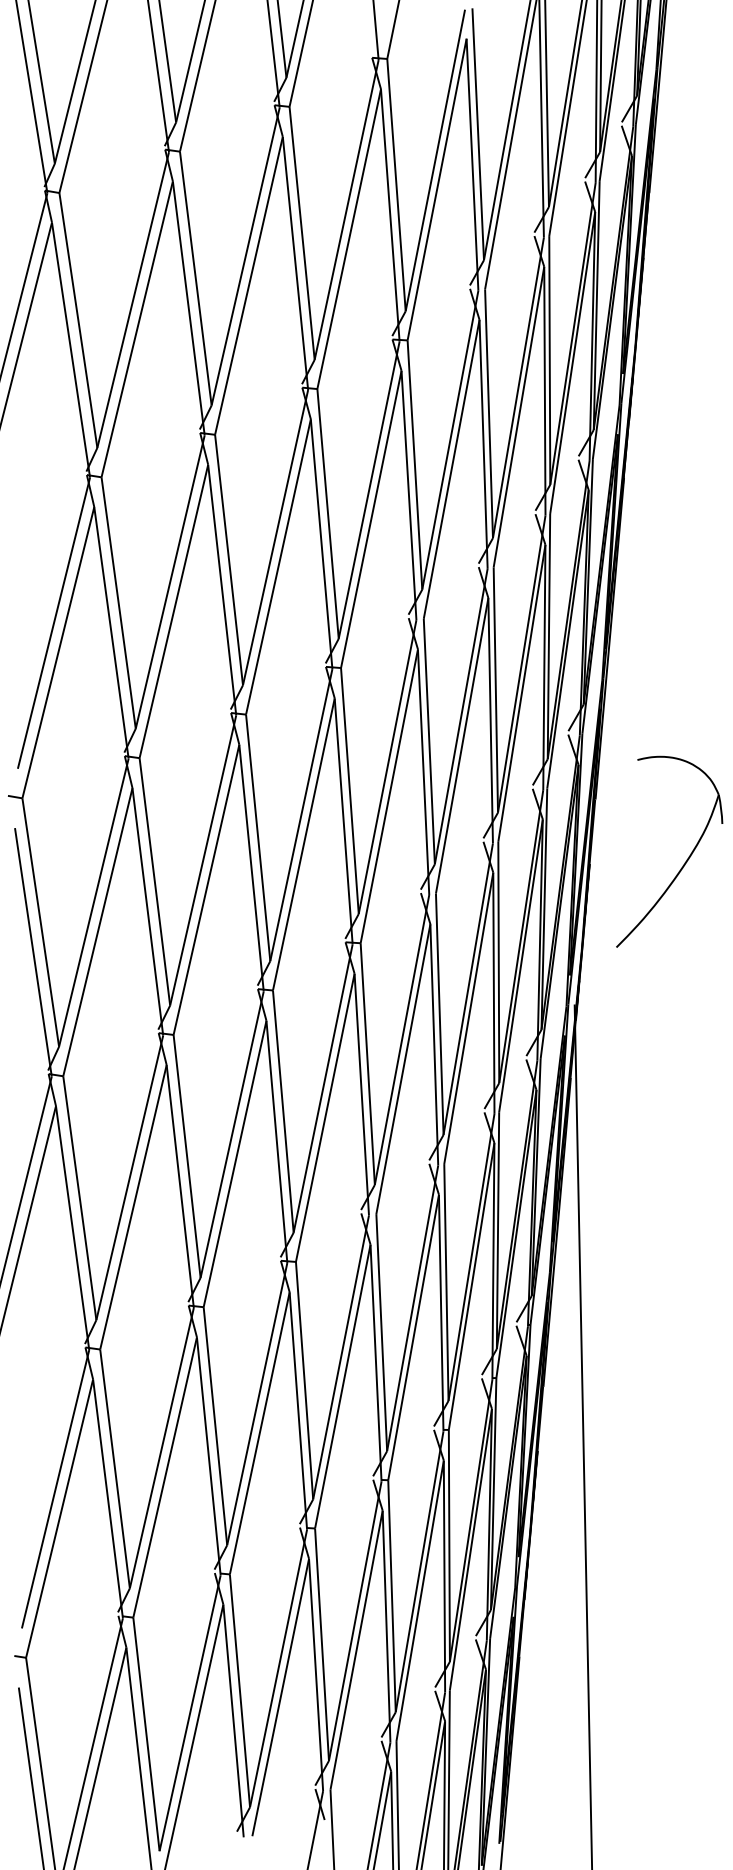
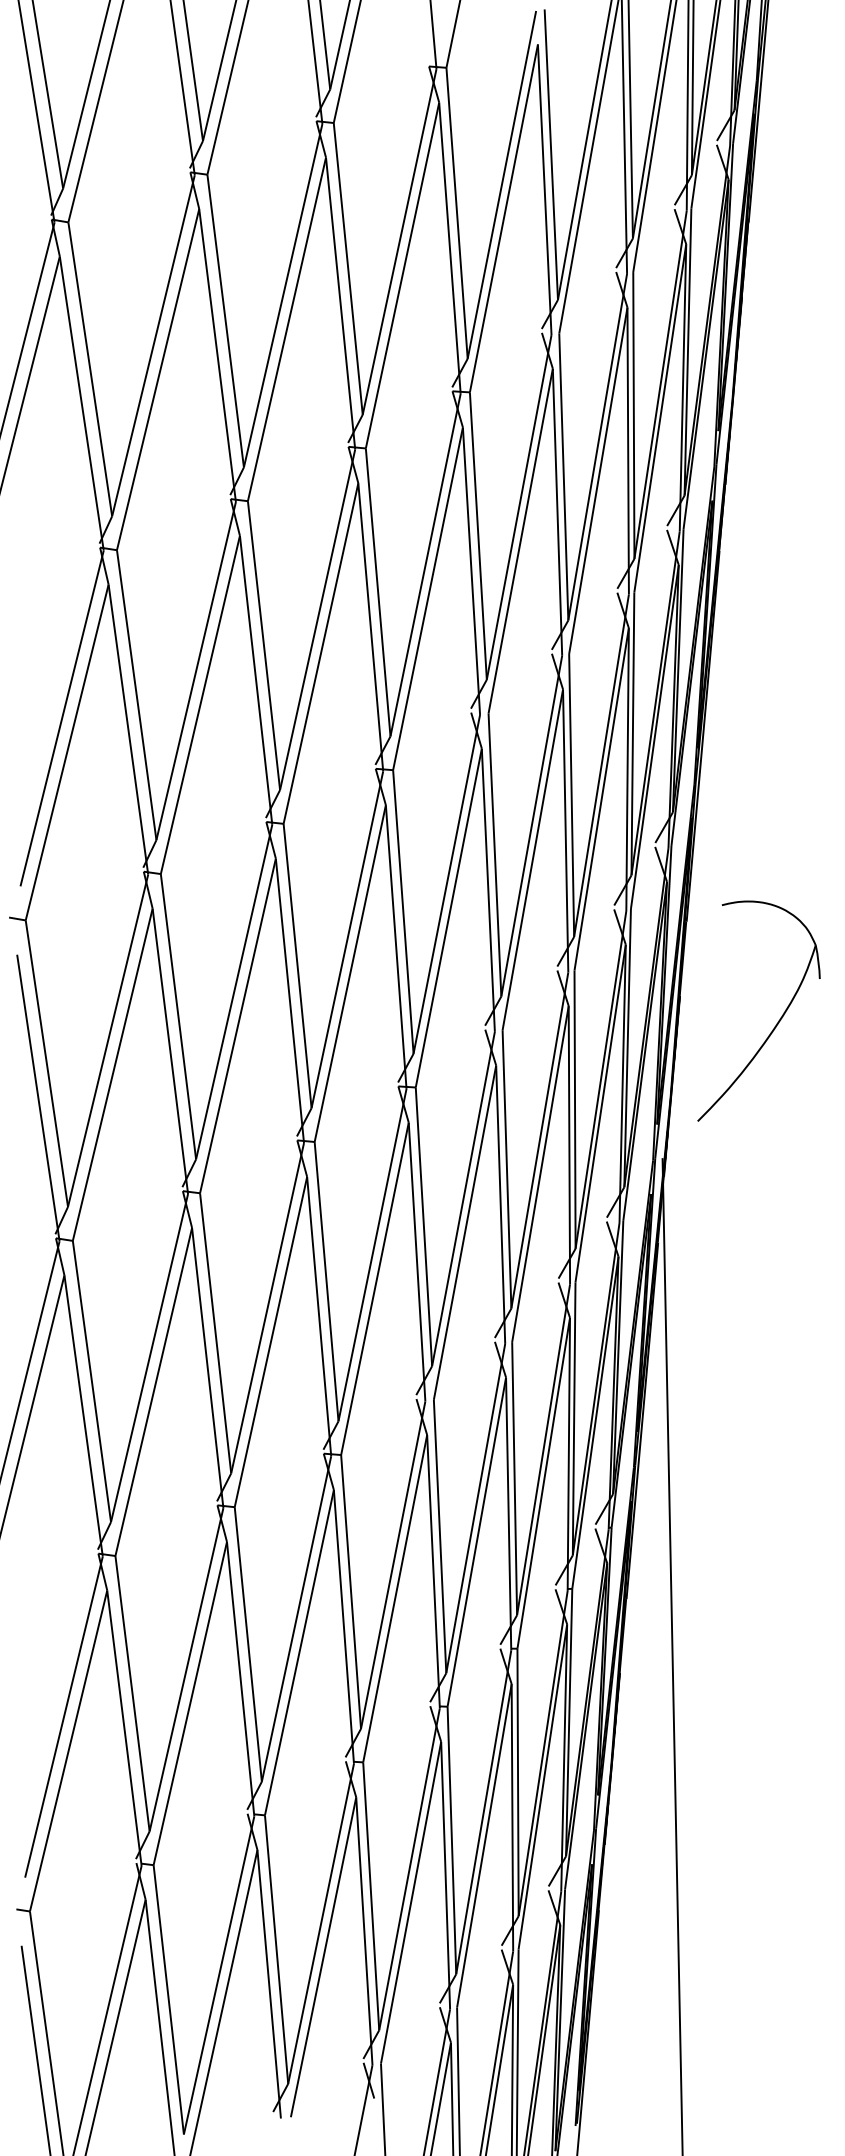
part: (684, 862) -> (776, 1023), moved

